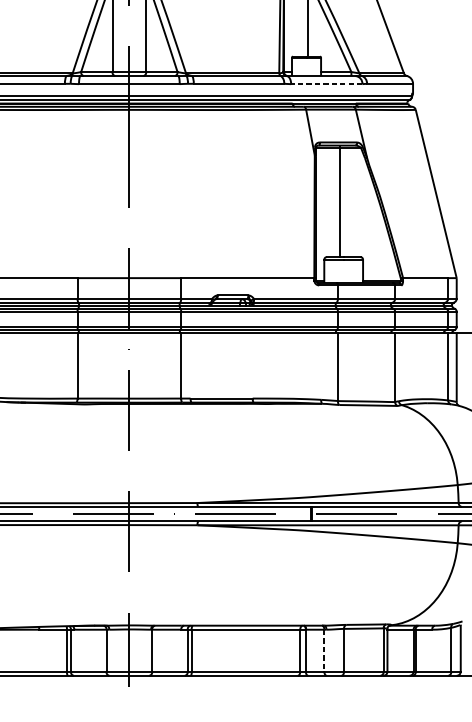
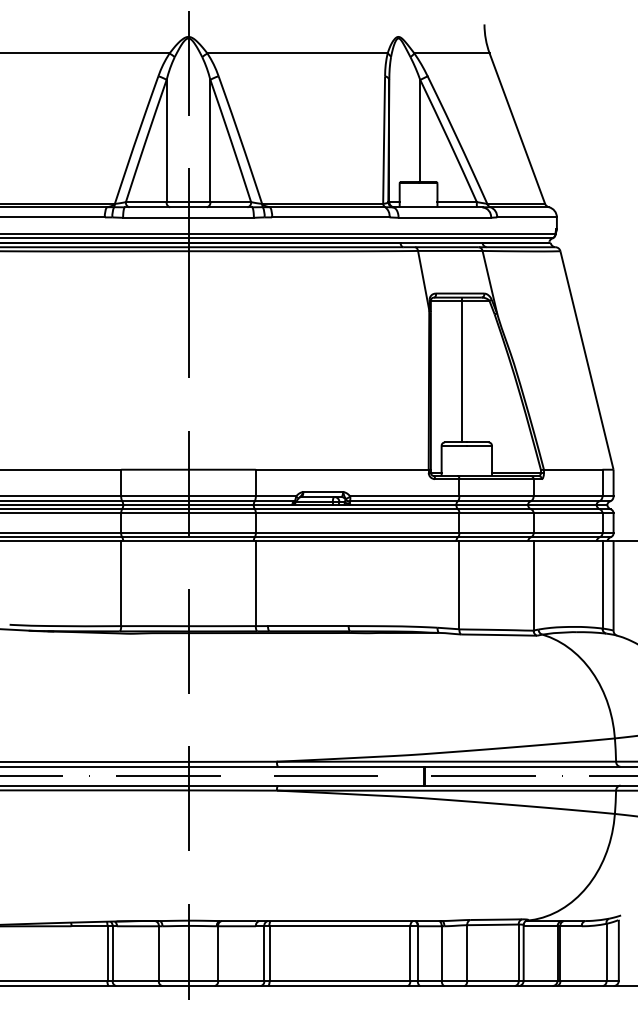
line: (326, 83) -> (444, 217), dashed -> solid
line: (324, 651) -> (441, 954), dashed -> solid

